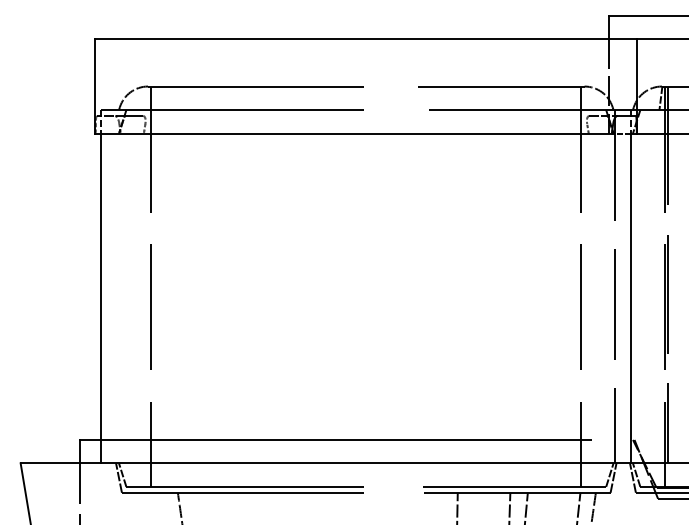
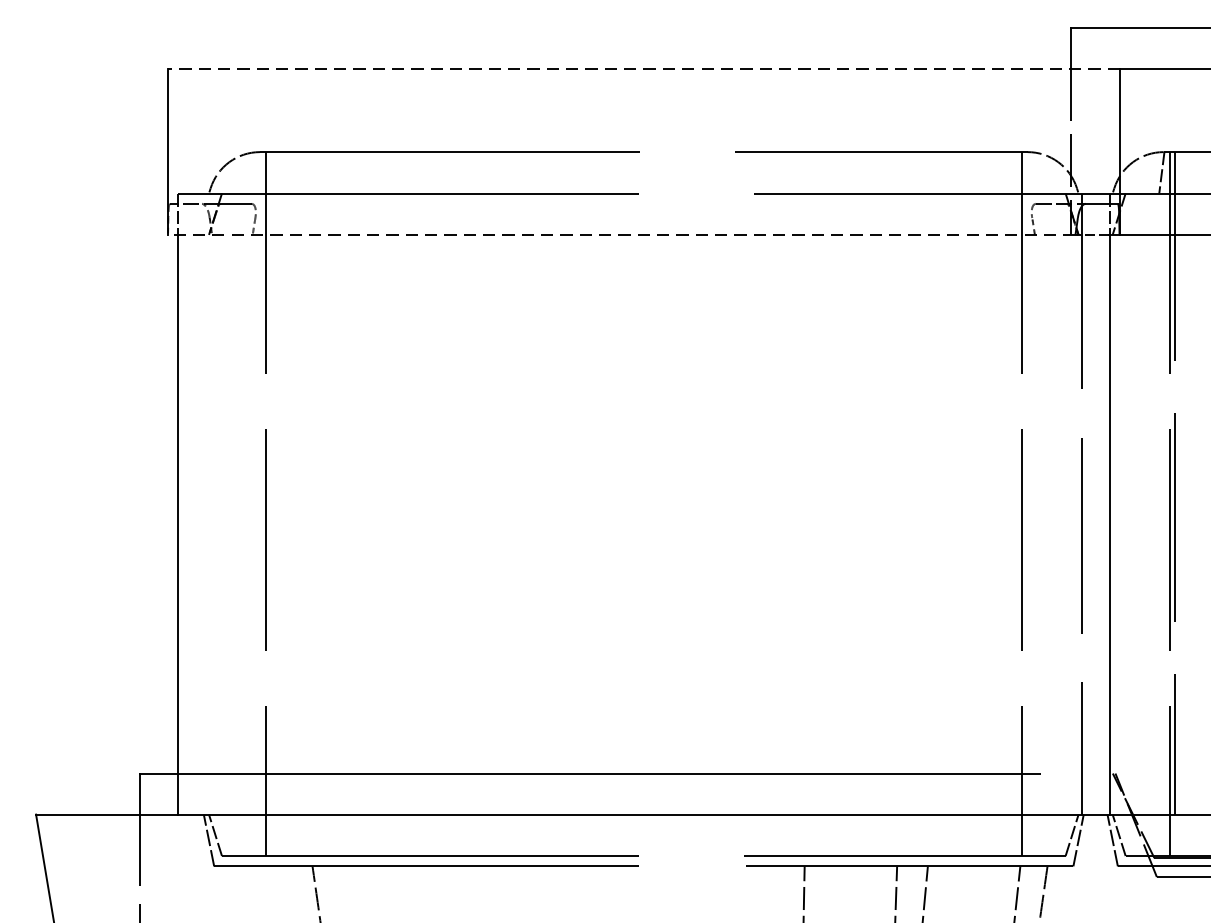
line: (366, 39) -> (644, 69), solid -> dashed
line: (353, 133) -> (621, 234), solid -> dashed

